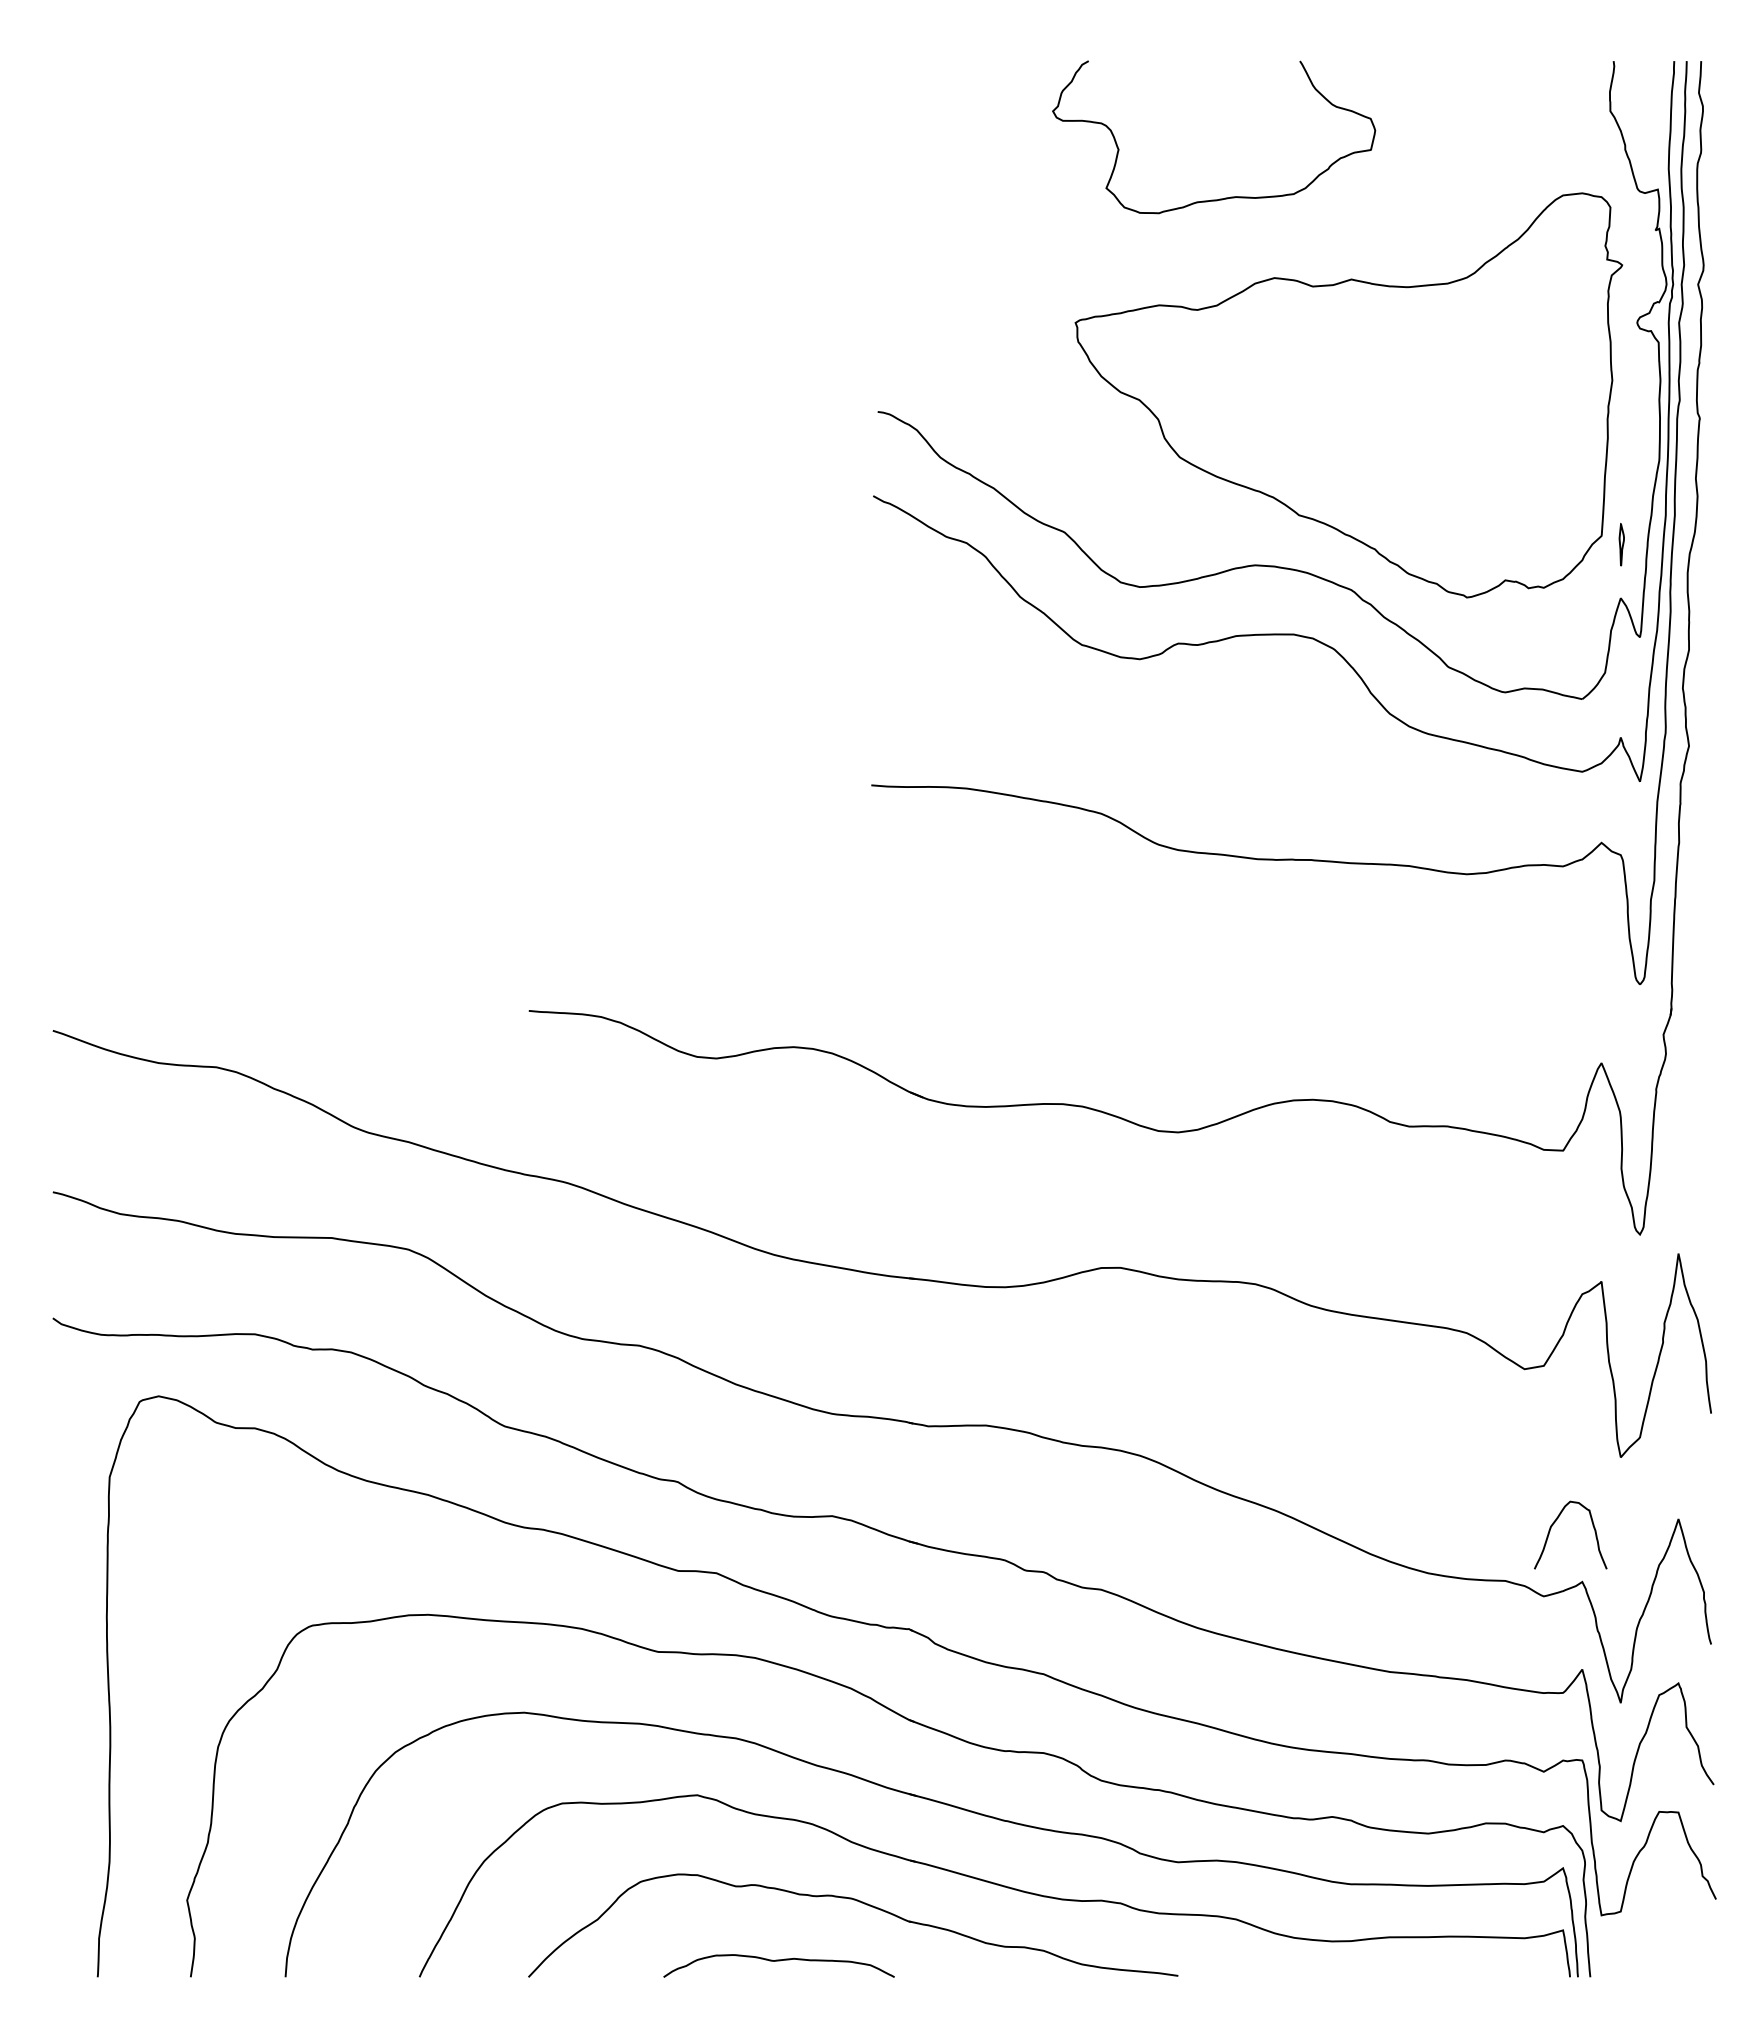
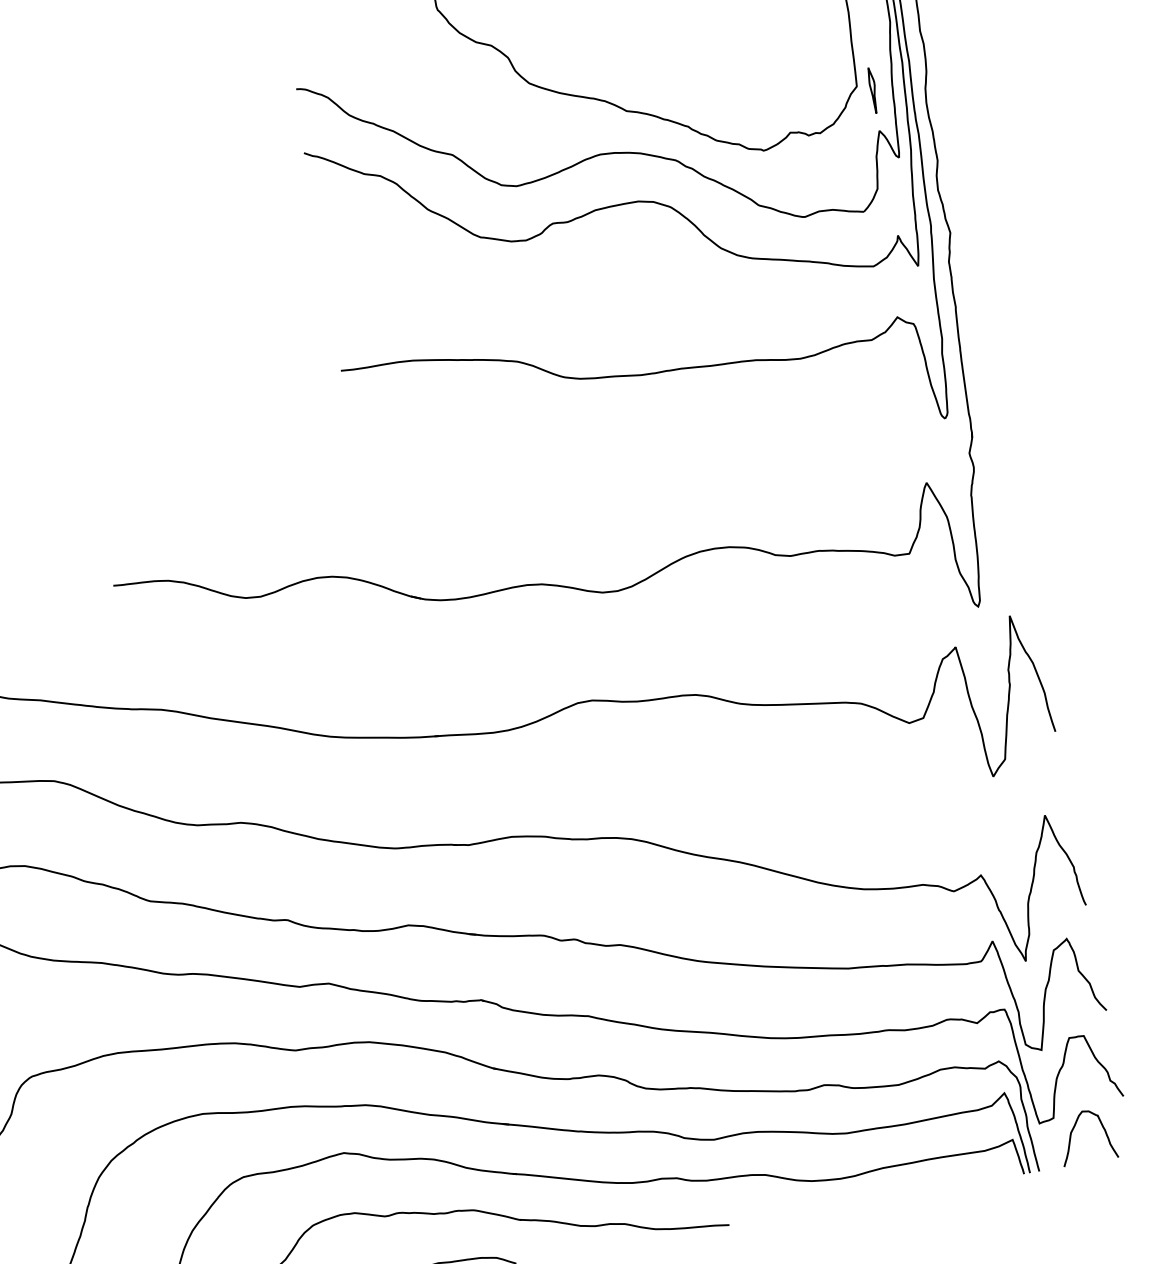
part: (1621, 544) -> (872, 90), size x1.43
curve: (1556, 1521) -> (1074, 1128), moved

